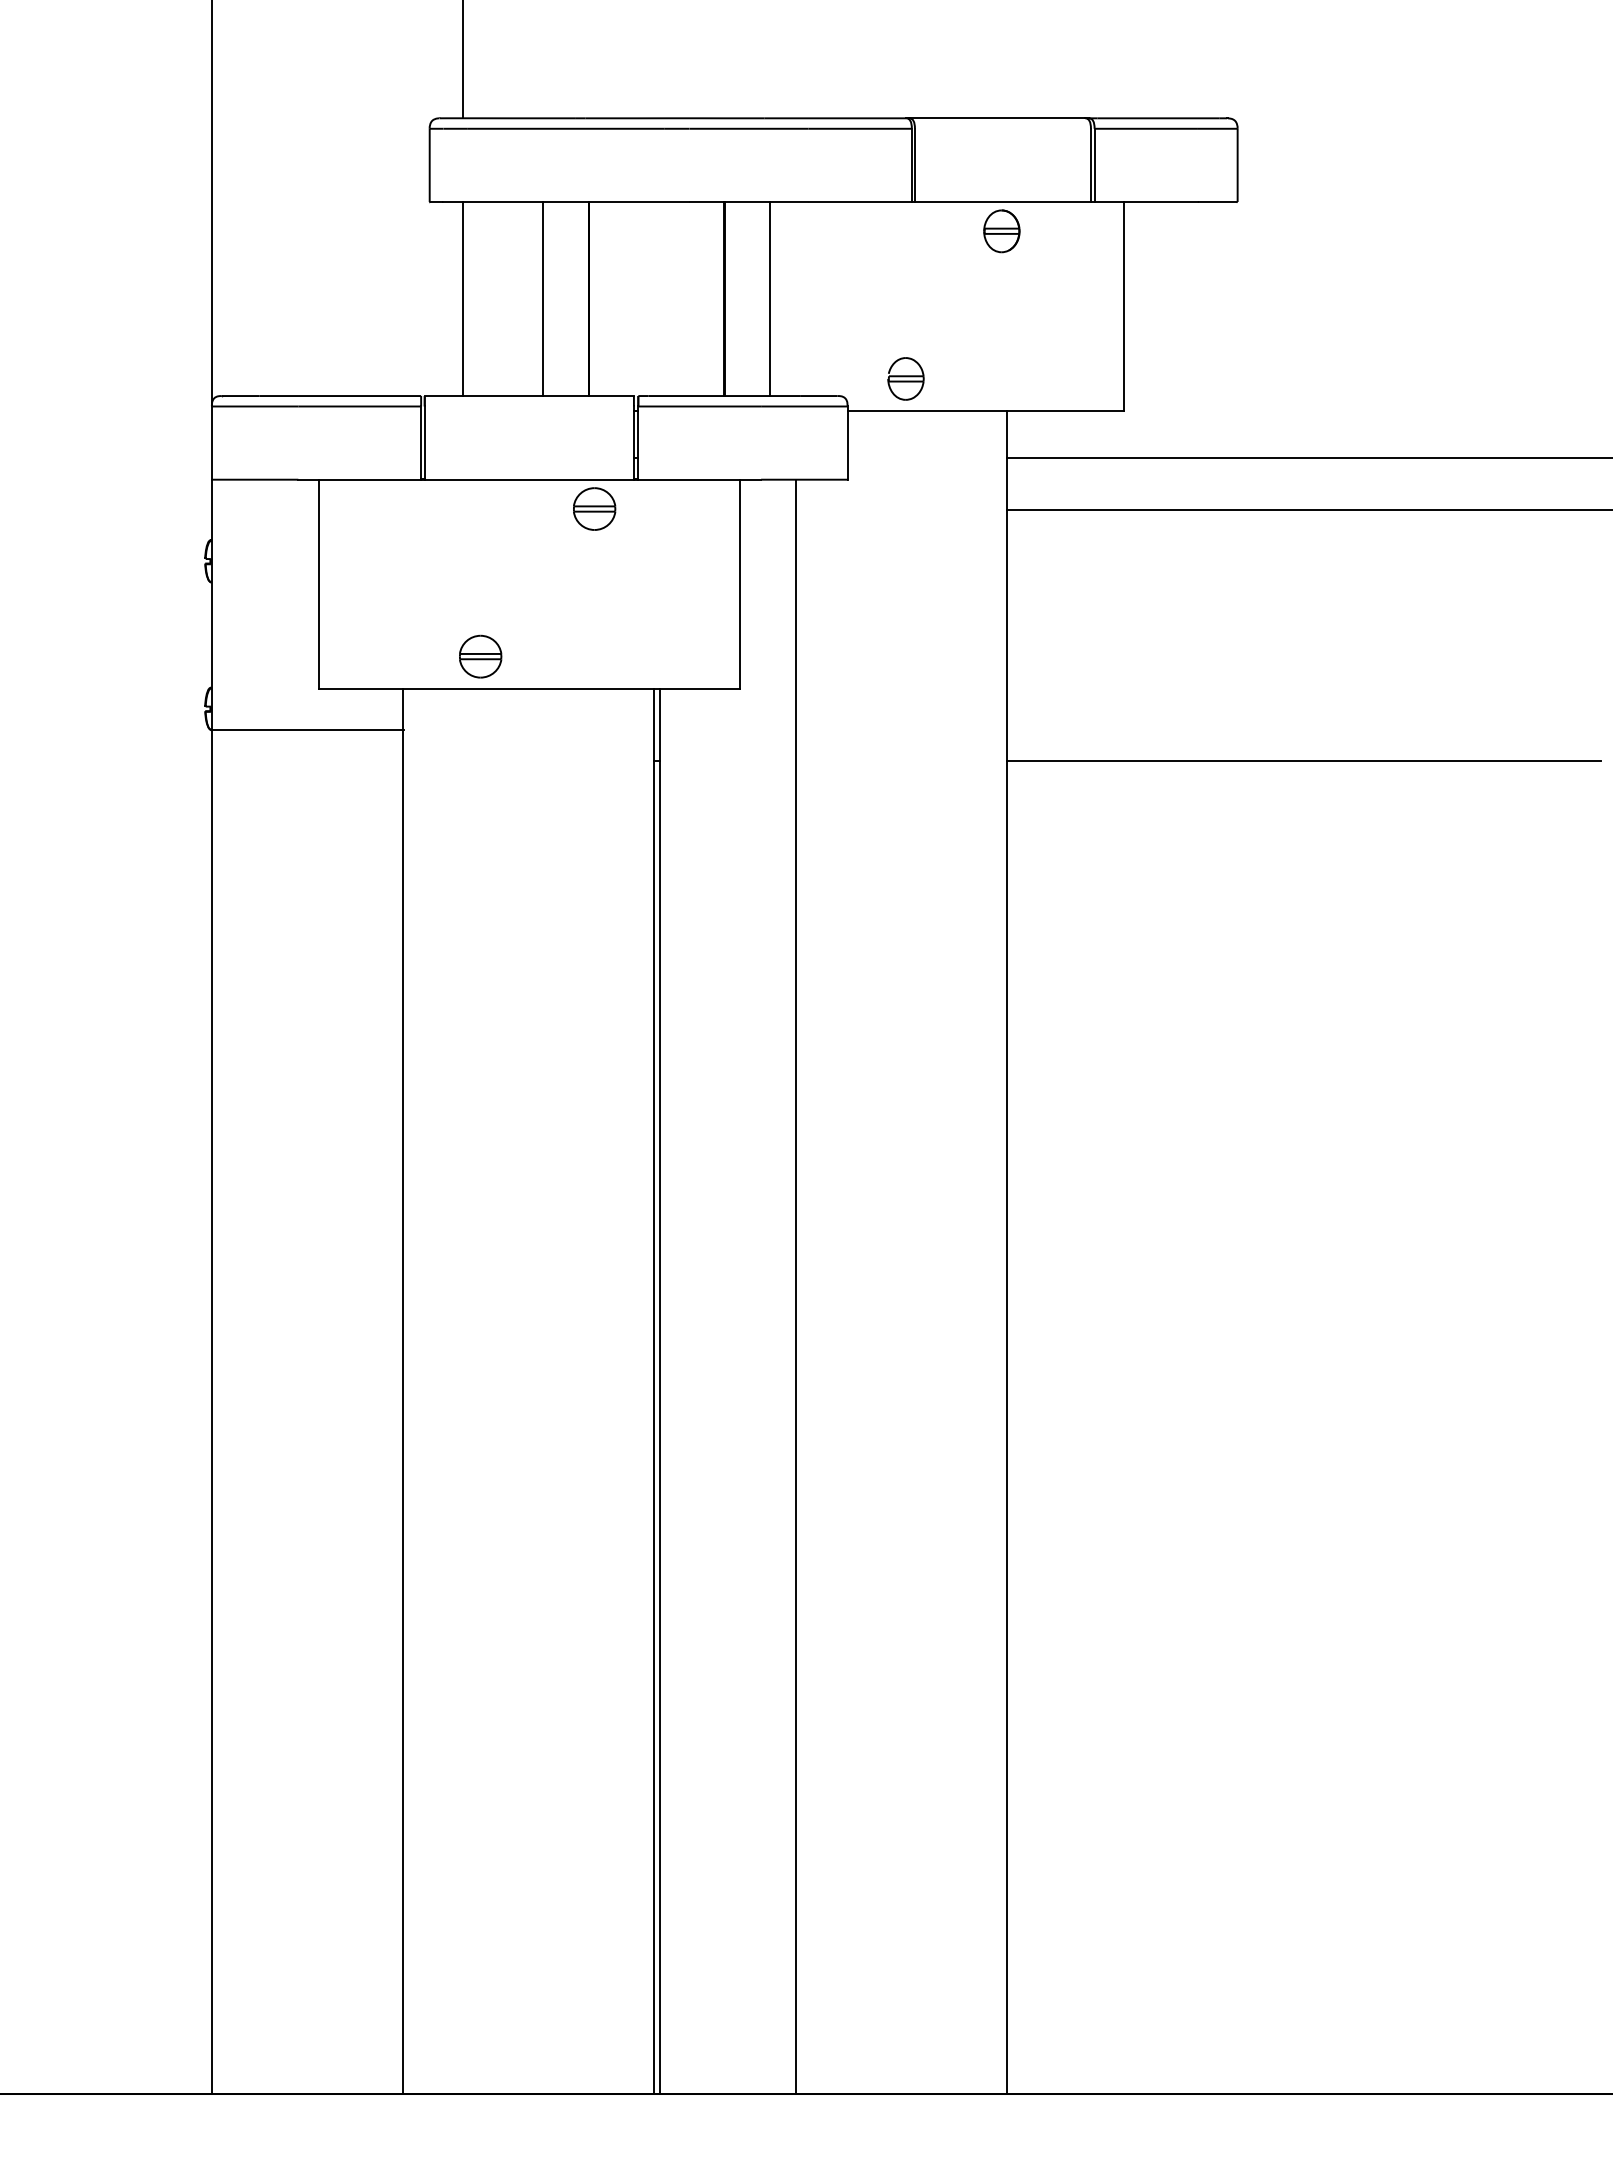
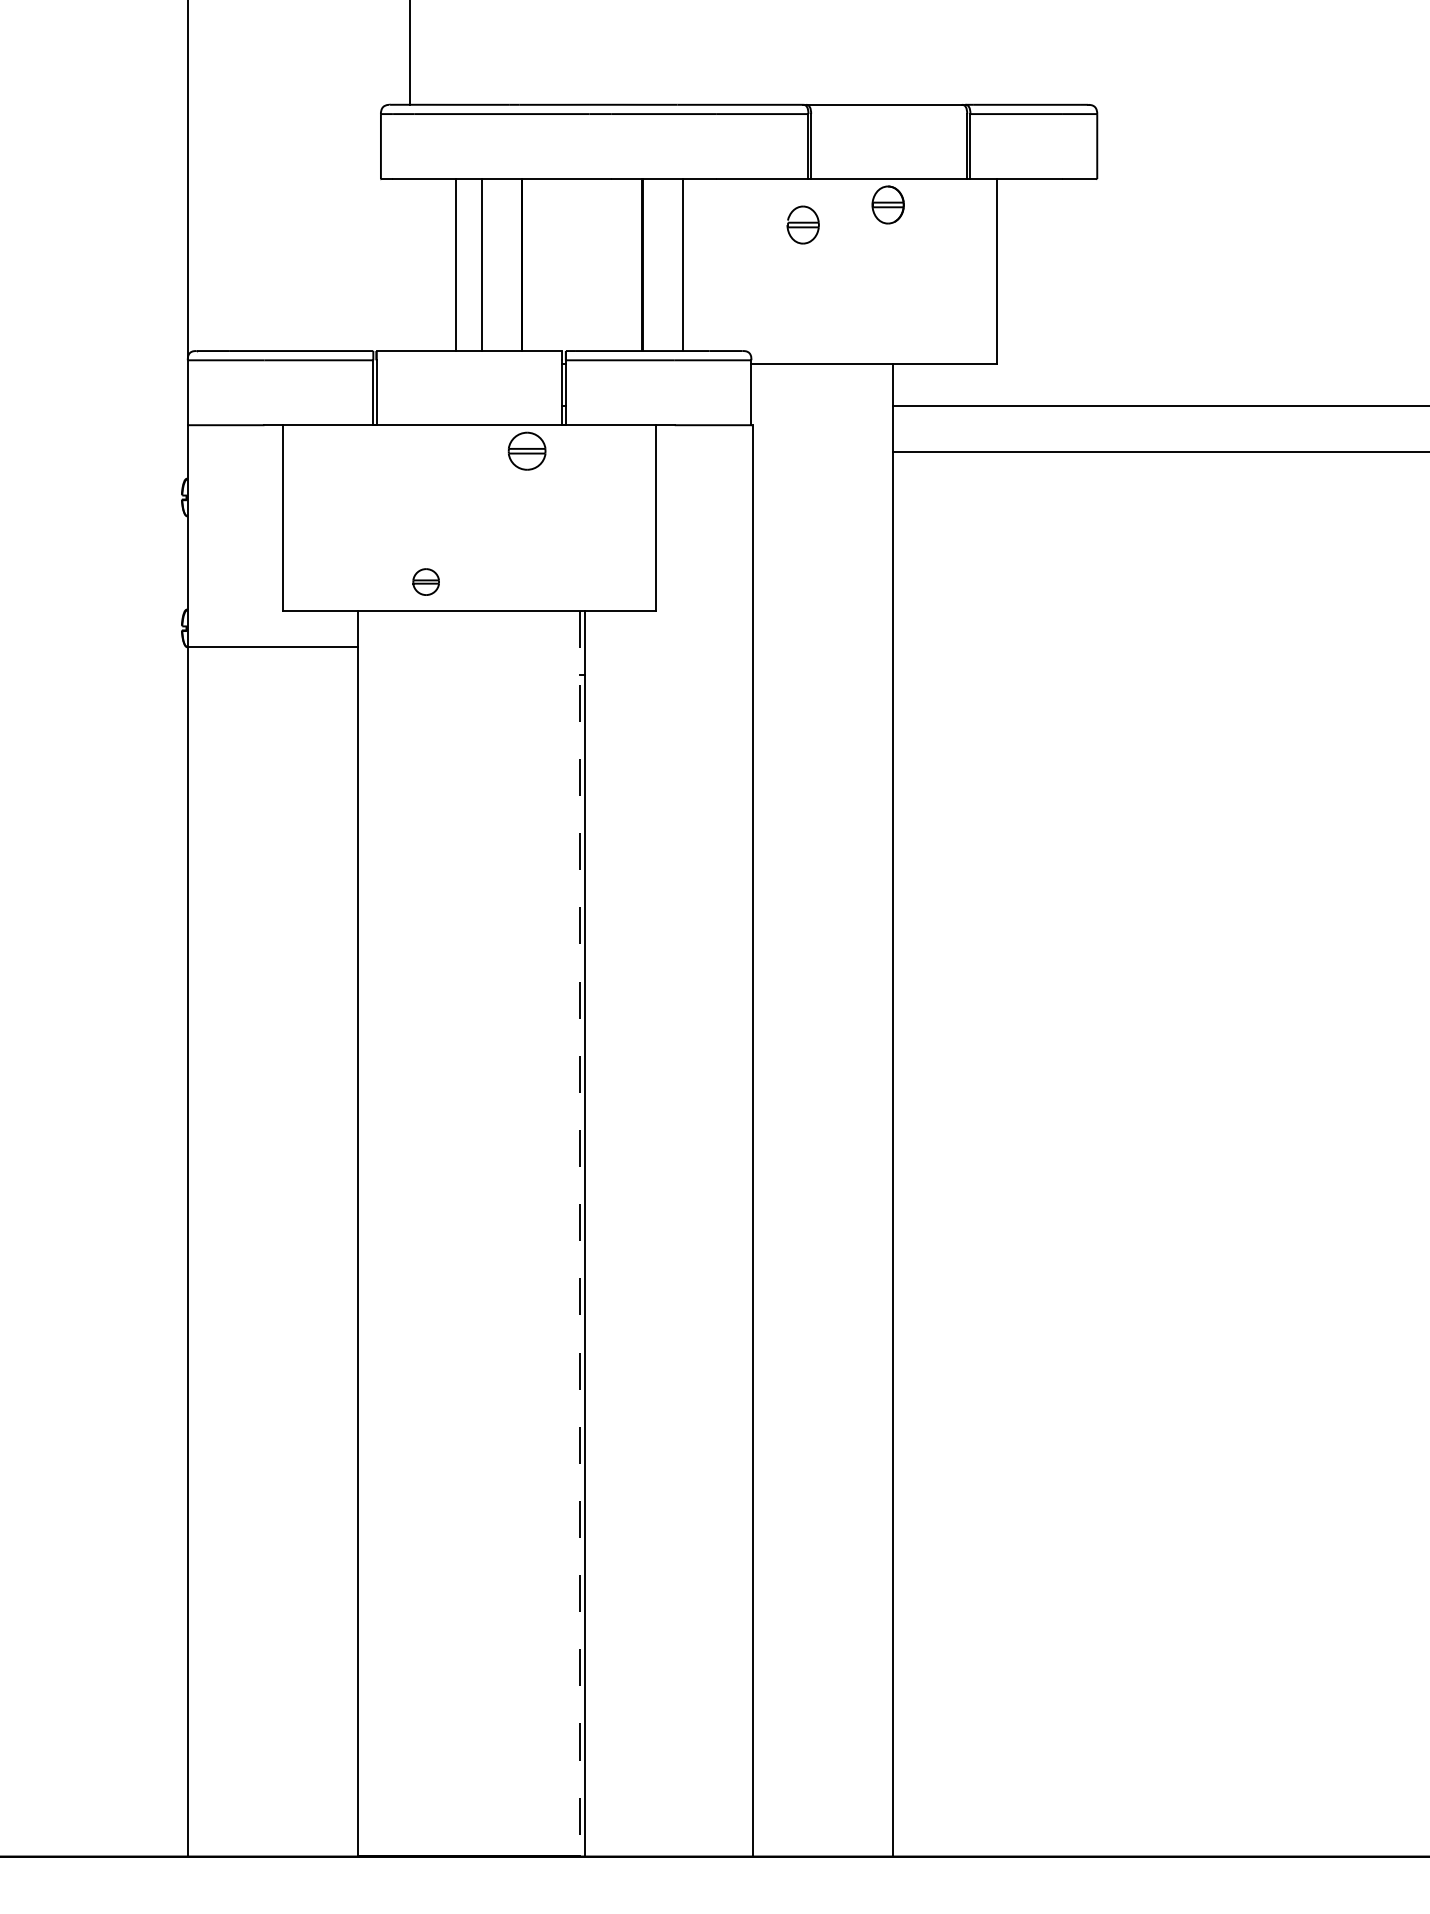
line: (462, 299) -> (455, 265), moved
part: (905, 378) -> (802, 224), moved
part: (480, 656) -> (425, 581), size x0.7
line: (1303, 760) -> (1155, 674), removed
line: (795, 1286) -> (753, 1140), moved
line: (654, 1391) -> (580, 1233), solid -> dashed

